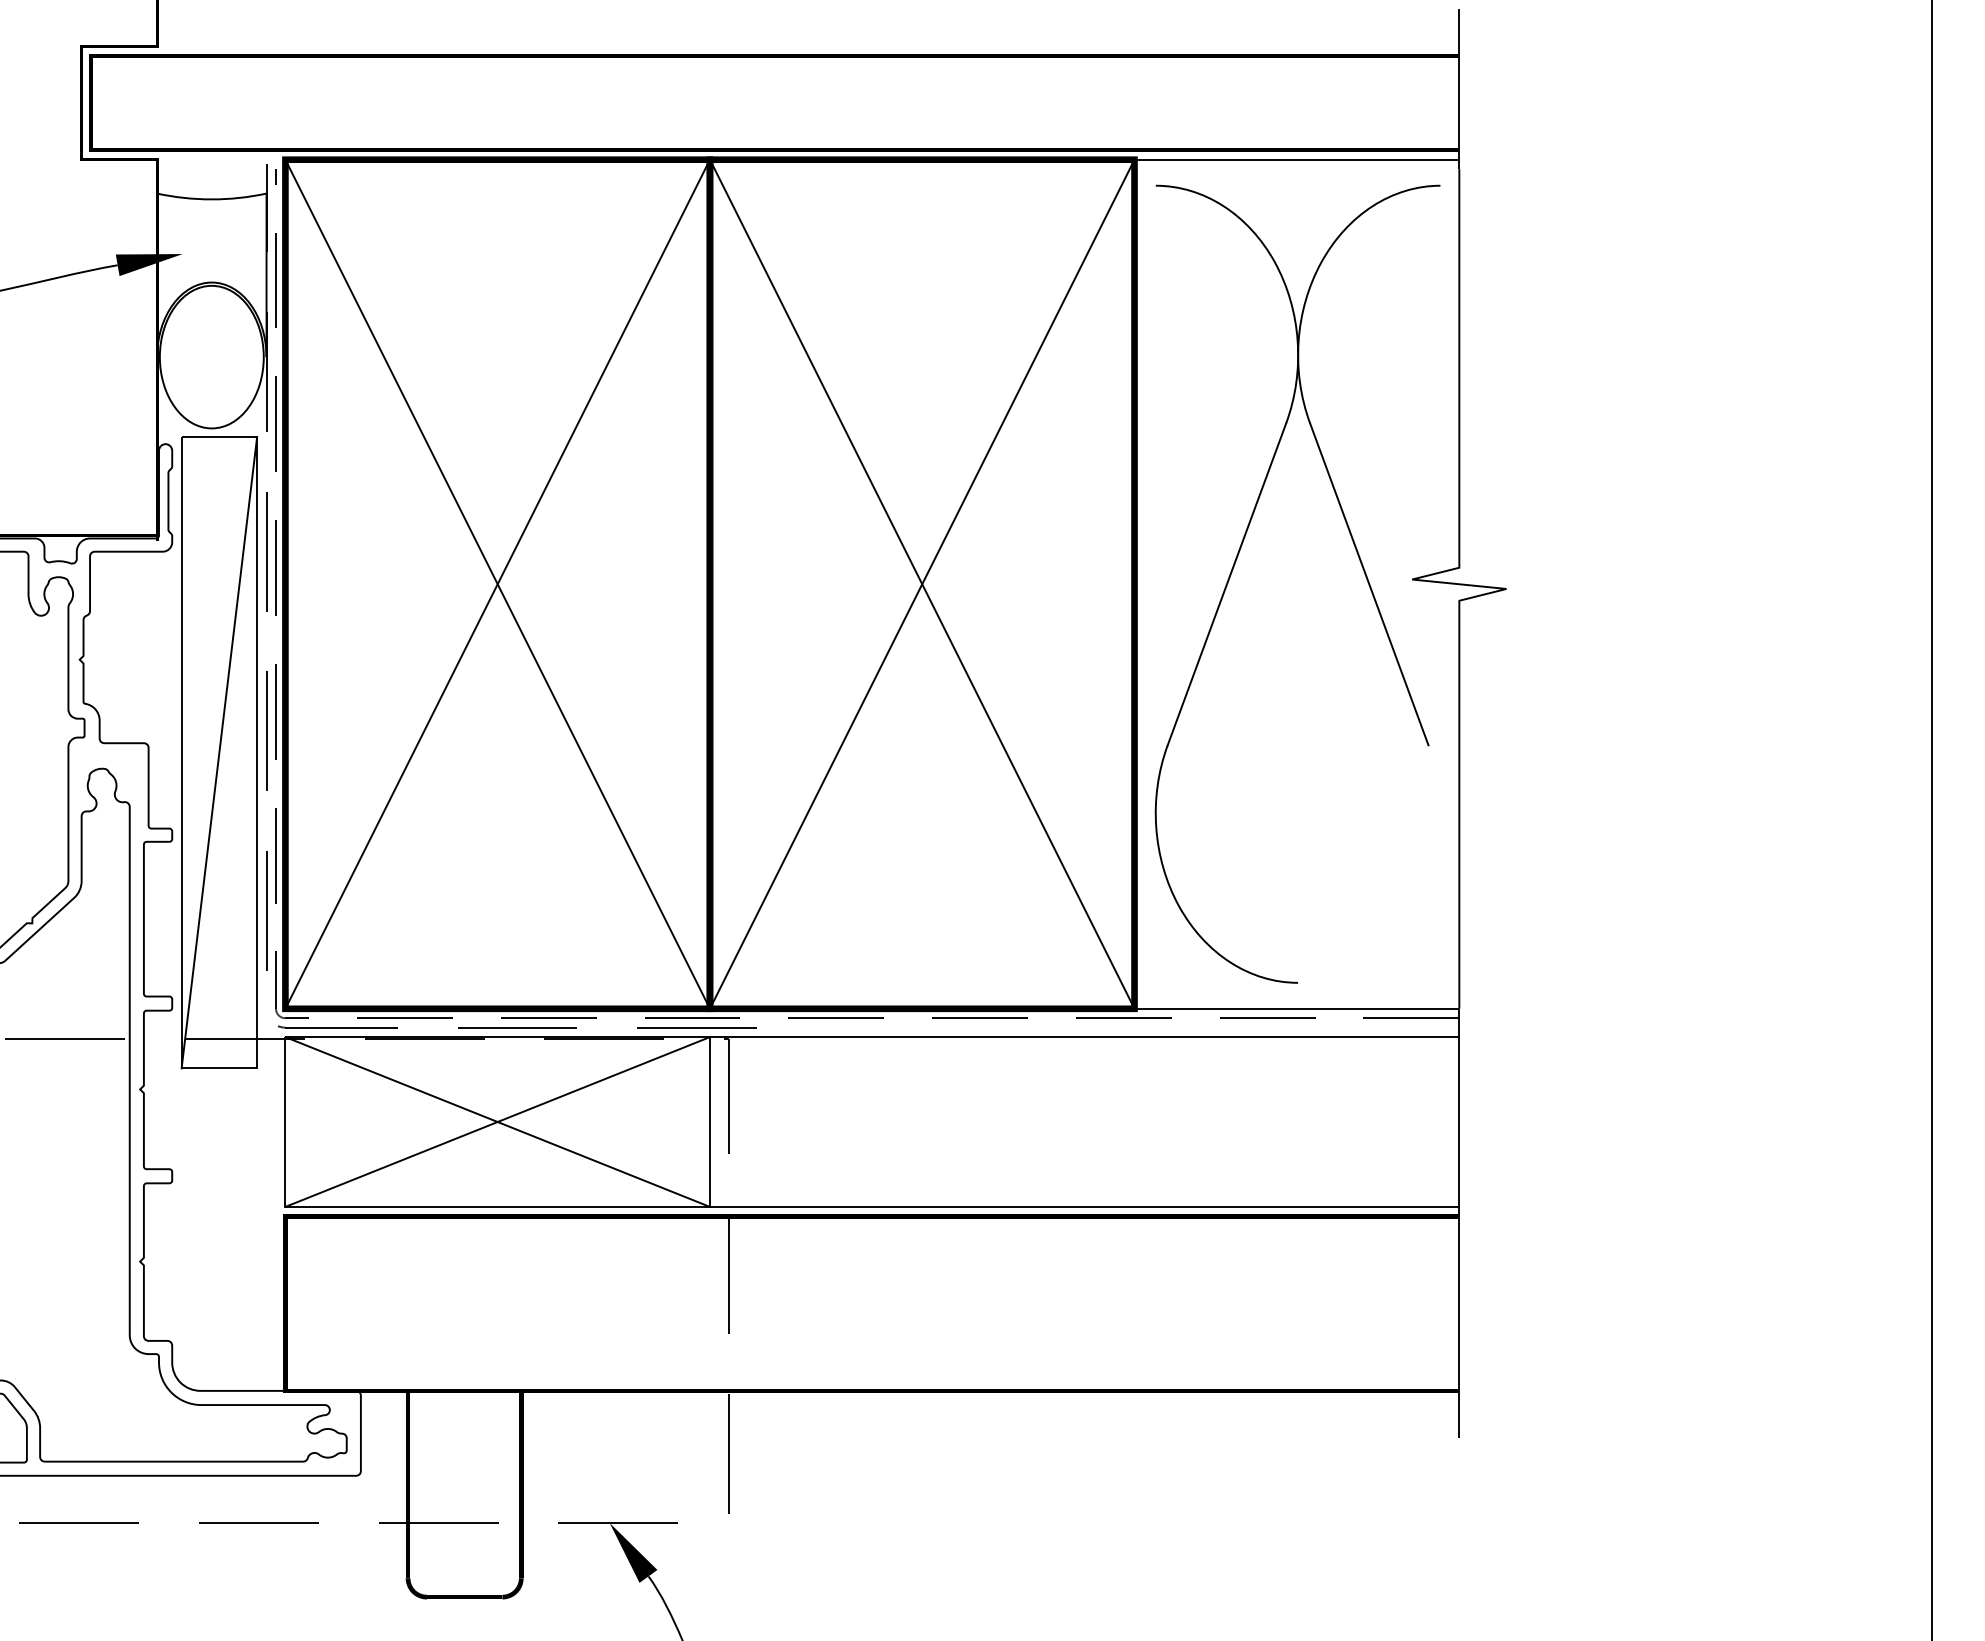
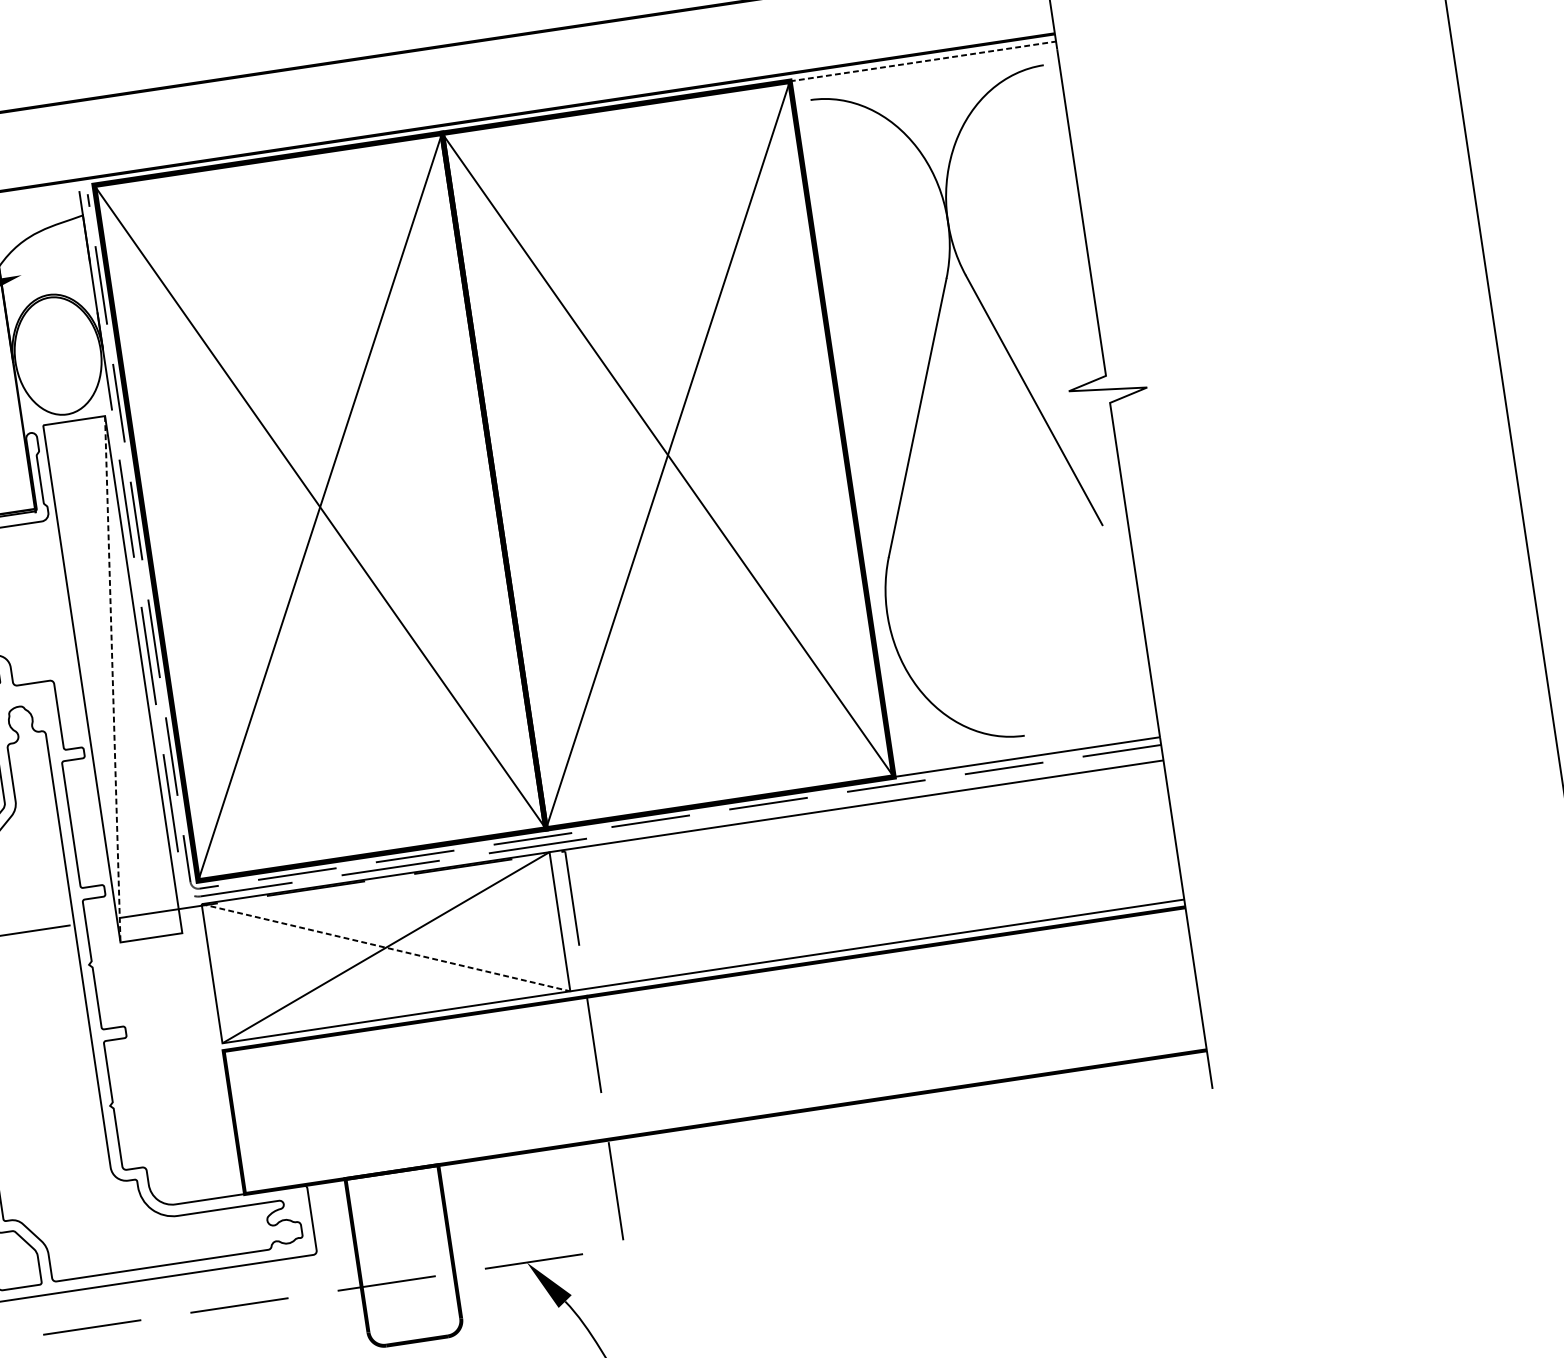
line: (1297, 159) -> (923, 61), solid -> dashed
line: (219, 752) -> (112, 679), solid -> dashed
line: (497, 1122) -> (385, 948), solid -> dashed

